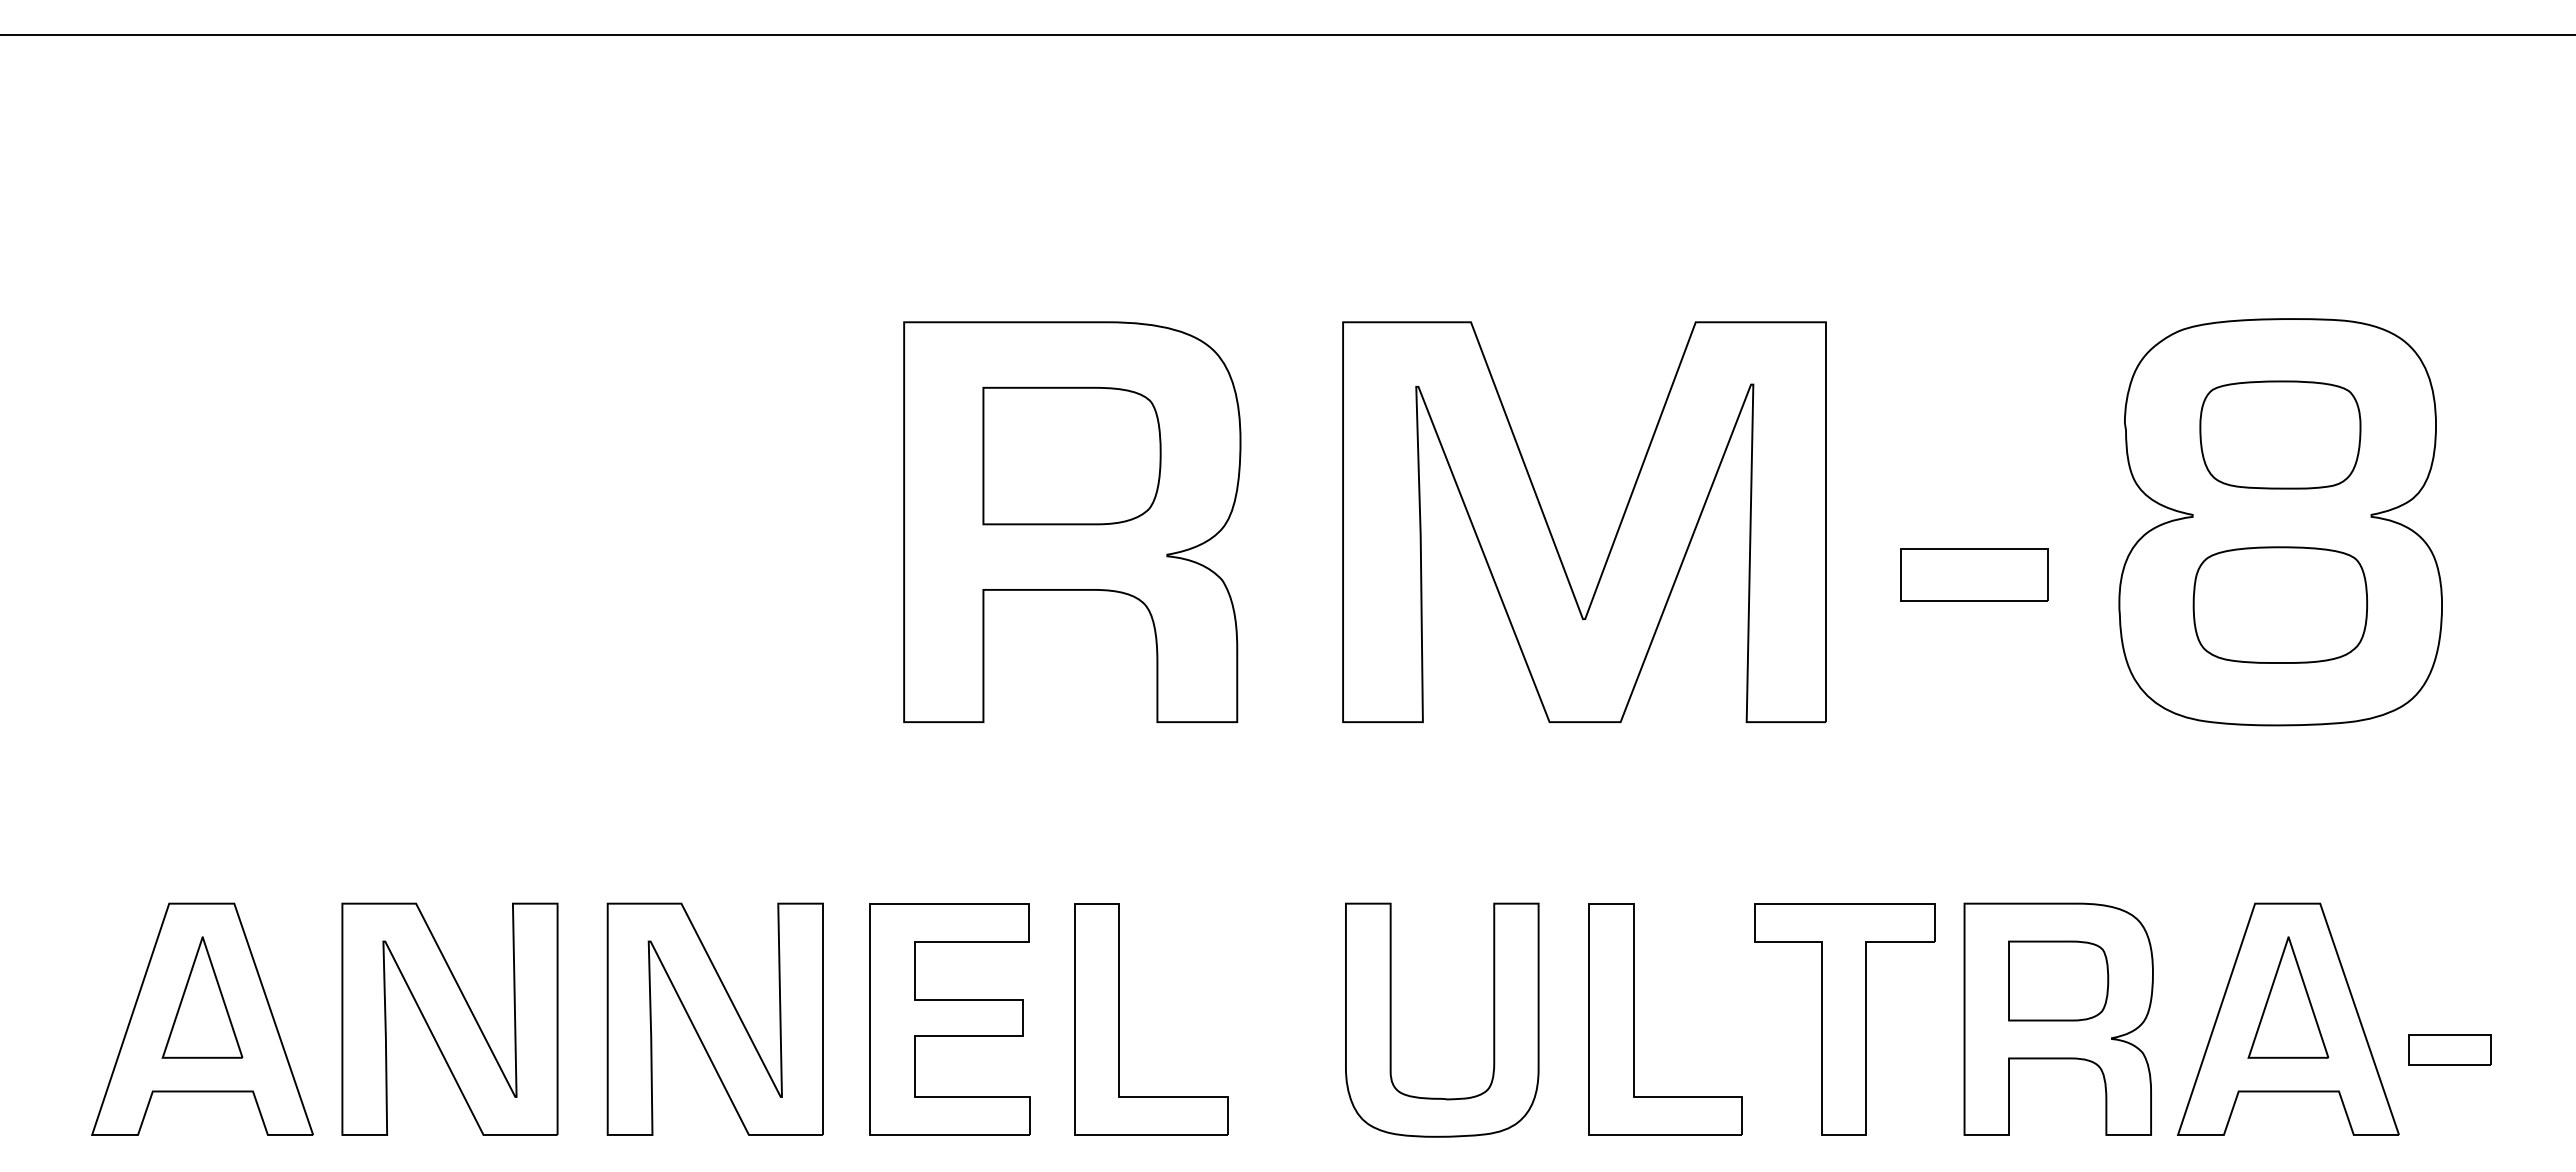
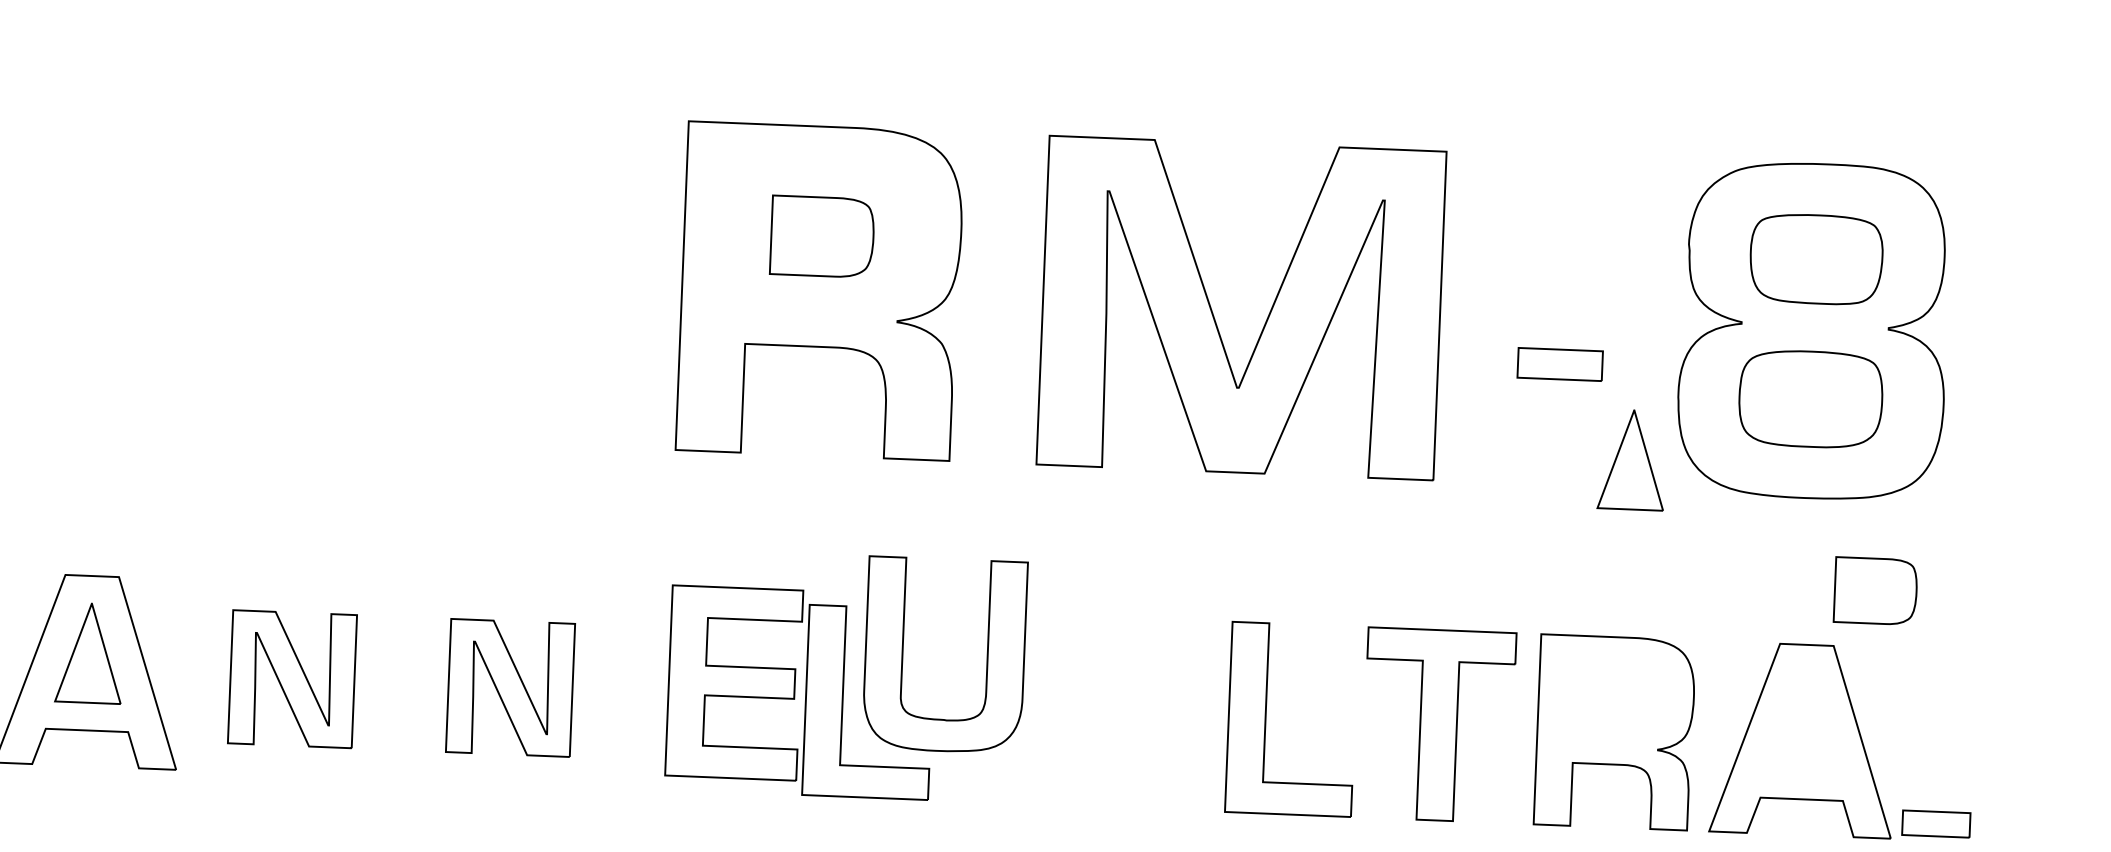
part: (1071, 455) -> (821, 236), size x0.7
part: (1974, 574) -> (1560, 363), size x0.7
part: (2058, 980) -> (1875, 590), moved
part: (2288, 997) -> (1632, 459), moved
part: (449, 1018) -> (292, 678), size x0.7
part: (714, 1018) -> (509, 687), size x0.7
part: (949, 1019) -> (734, 683), moved
part: (1391, 1019) -> (903, 652), moved
part: (2449, 1049) -> (1936, 823), moved

